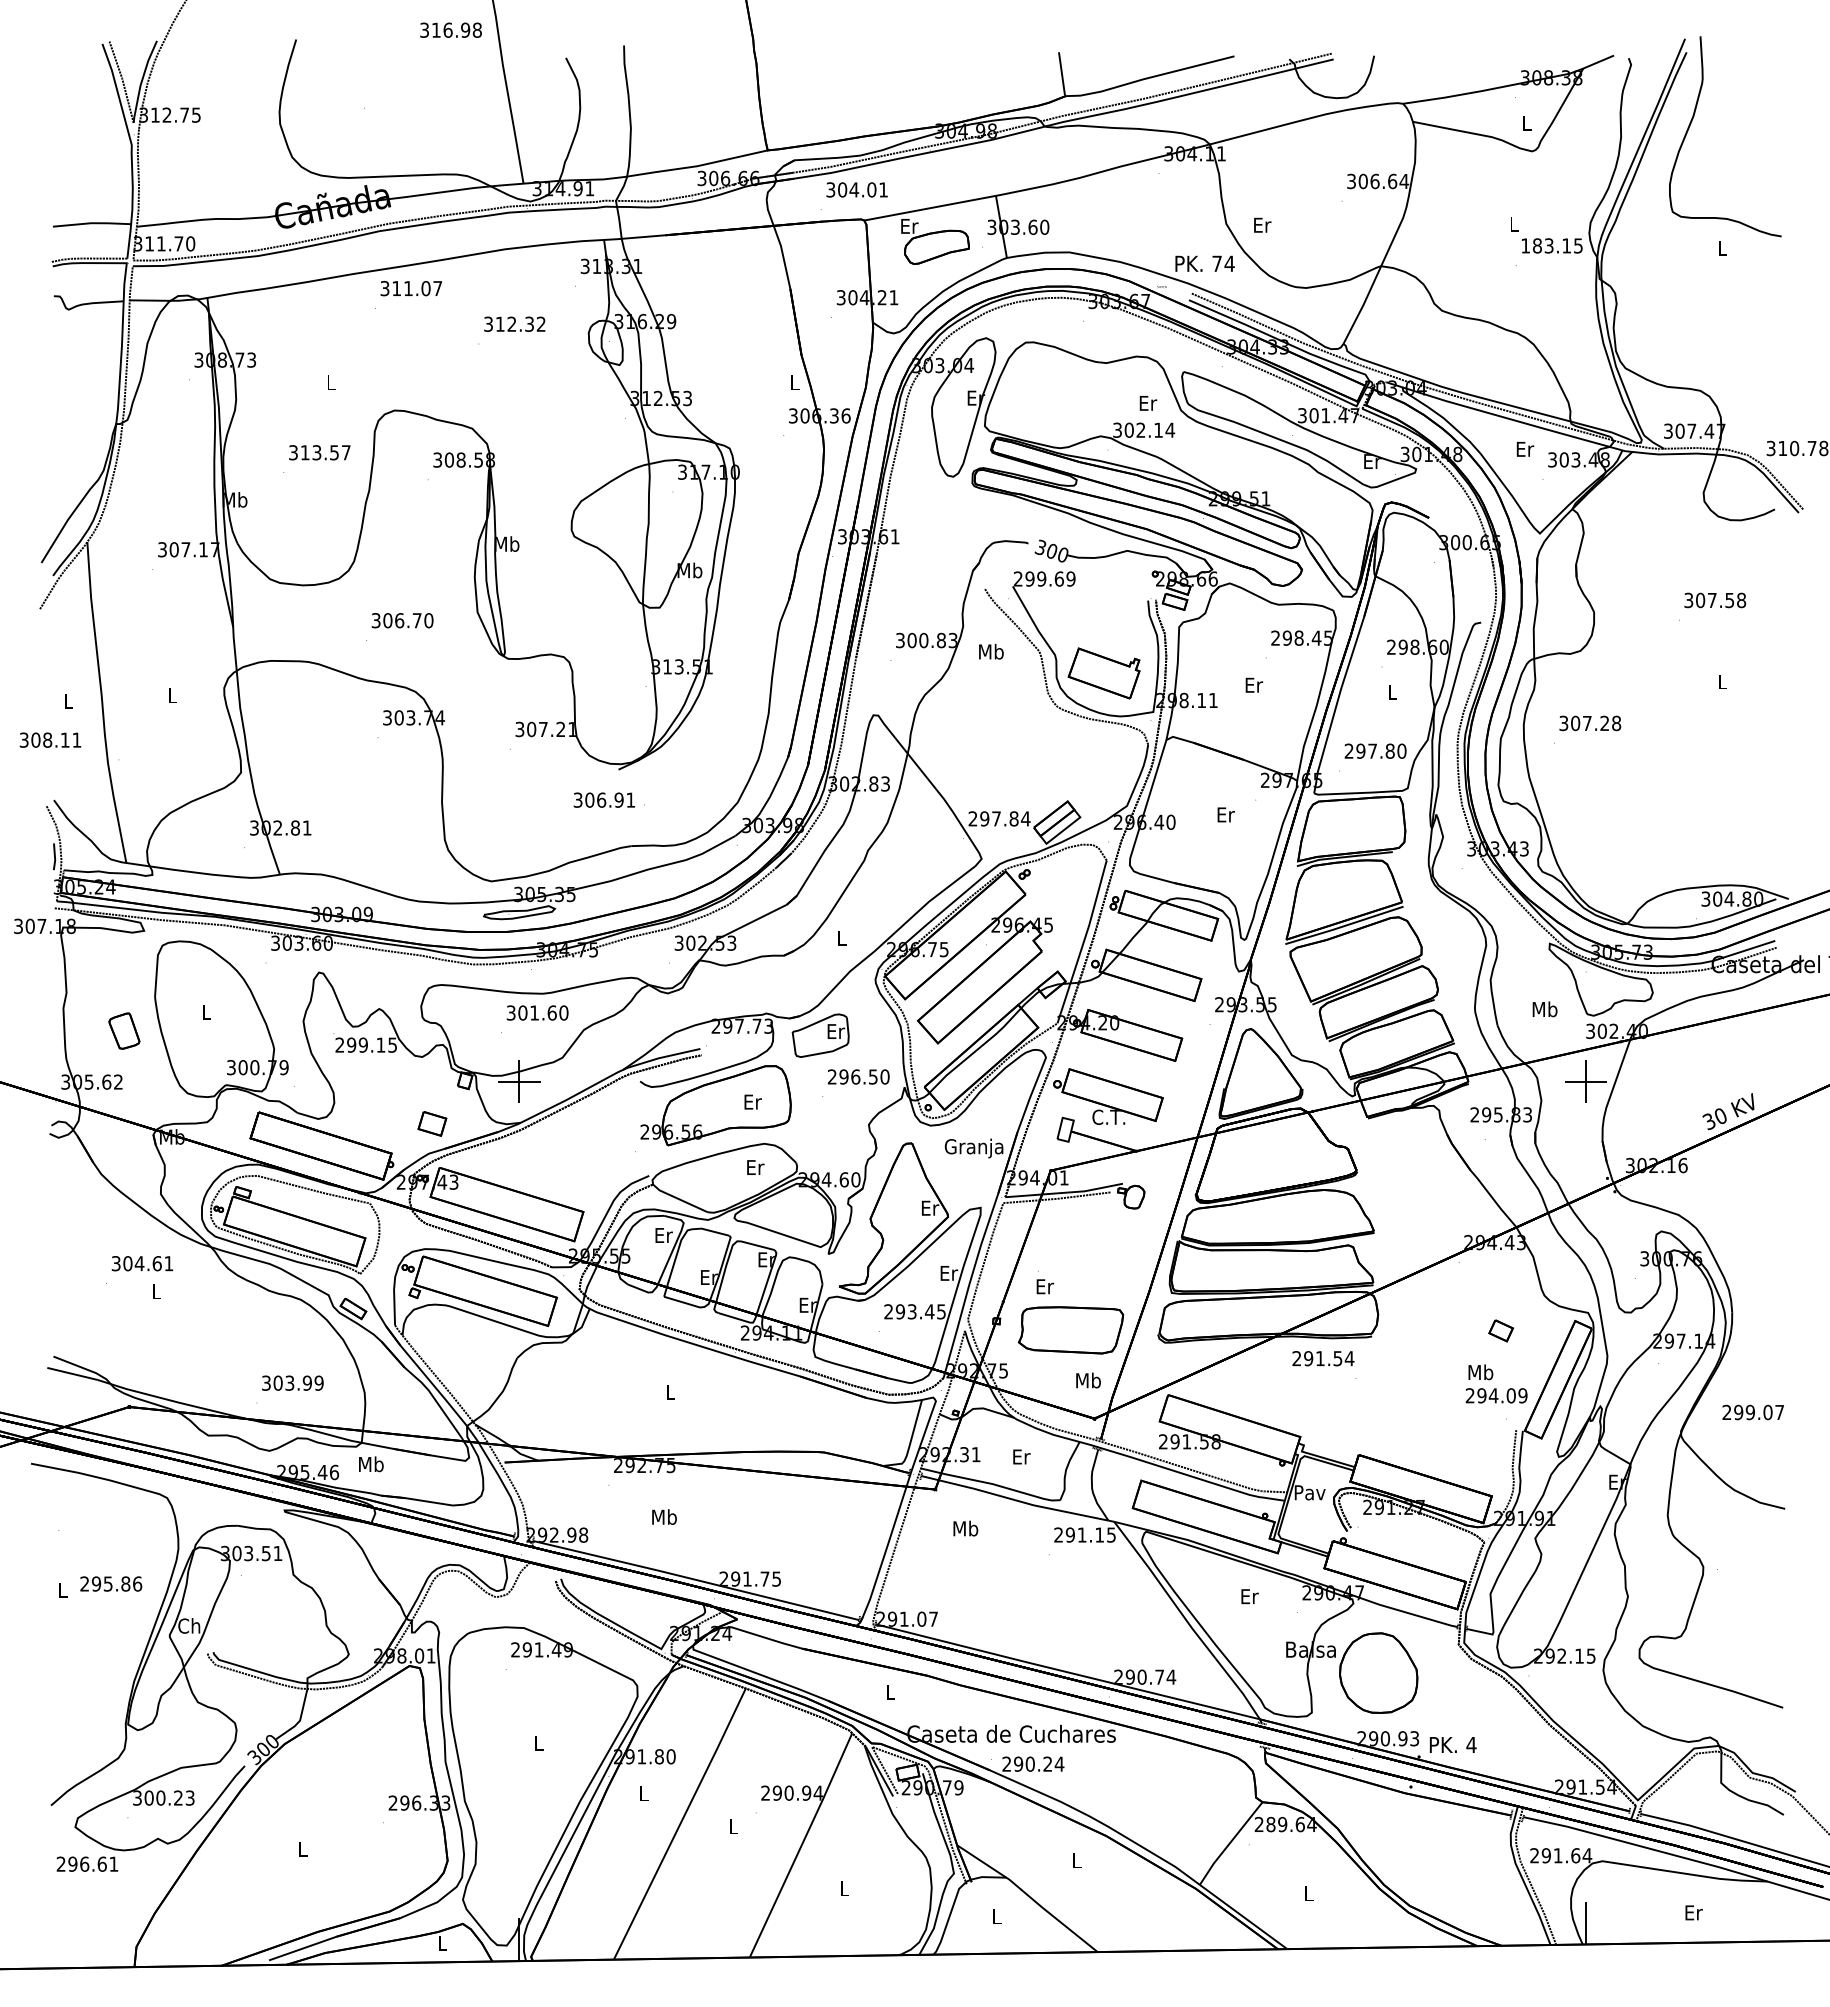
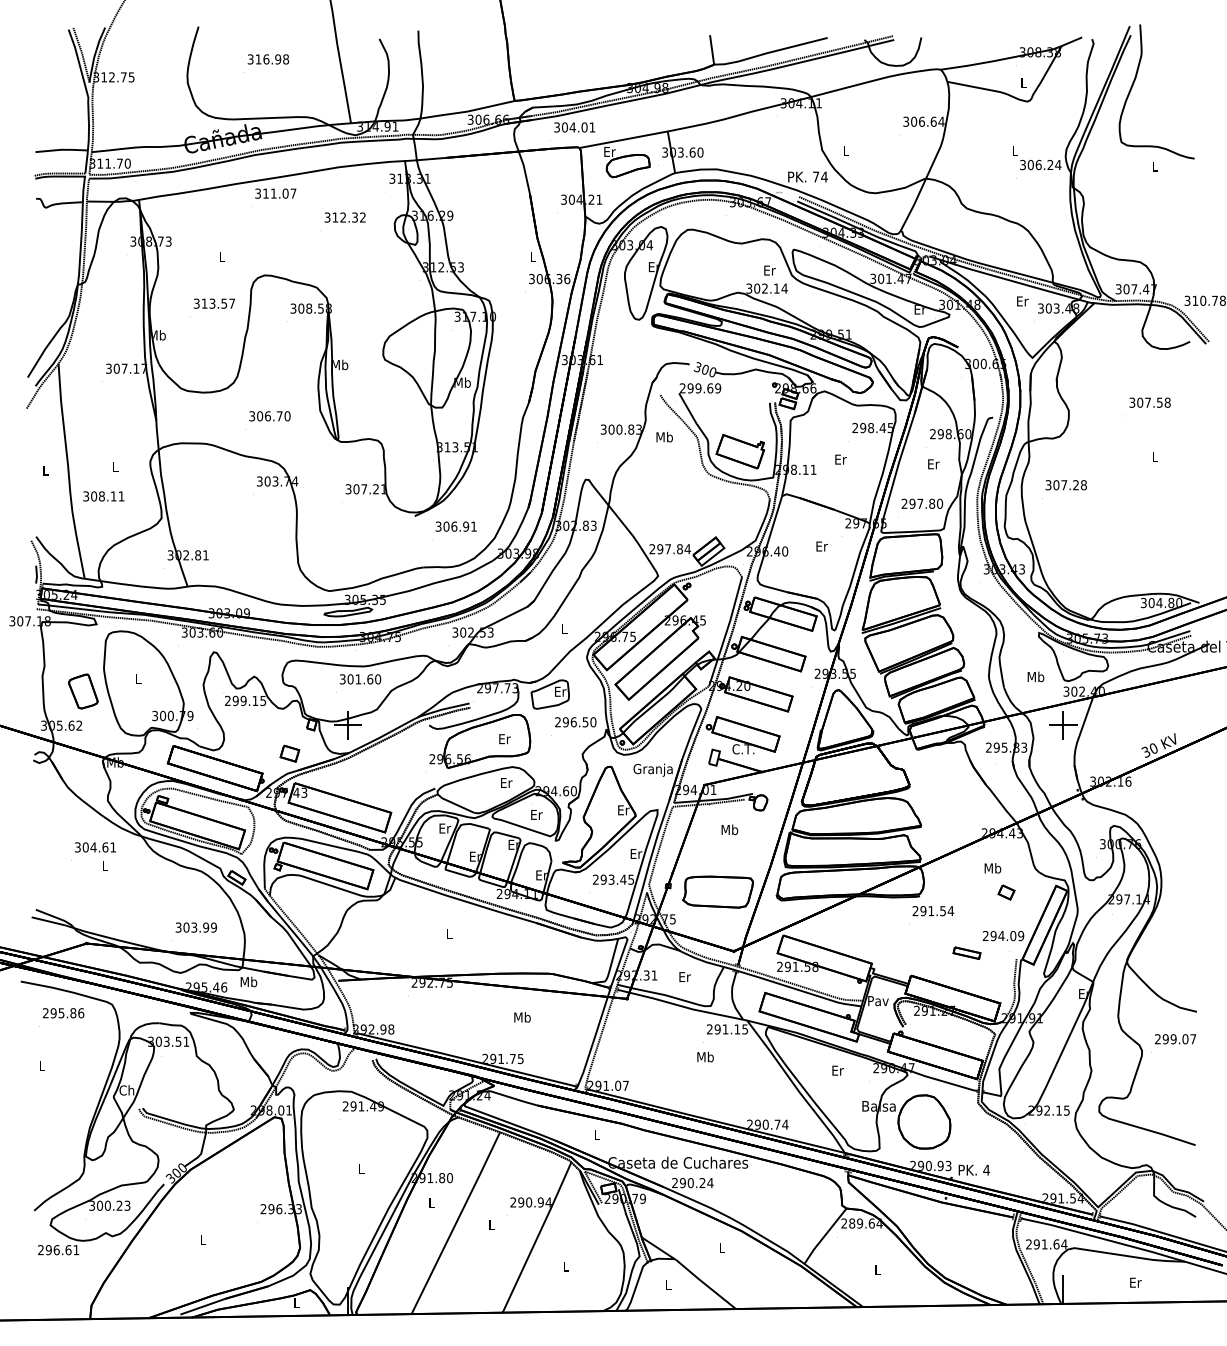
text: (451, 30) -> (268, 59), moved
text: (1262, 225) -> (846, 151), Er -> L
text: (1551, 245) -> (1040, 164), 183.15 -> 306.24
text: (1392, 692) -> (933, 464), L -> Er
text: (49, 740) -> (103, 496), moved
text: (603, 799) -> (455, 526), moved
part: (124, 1031) -> (83, 691), size x1.43
text: (1044, 1281) -> (536, 811), moved
text: (1323, 1359) -> (933, 911), moved
text: (1480, 1372) -> (992, 868), moved
text: (1088, 1380) -> (729, 829), moved
text: (1753, 1412) -> (1175, 1039), moved
part: (1441, 1420) -> (966, 952), added
text: (664, 1517) -> (522, 1017), moved
text: (965, 1527) -> (705, 1056), moved
text: (111, 1584) -> (63, 1013), moved

